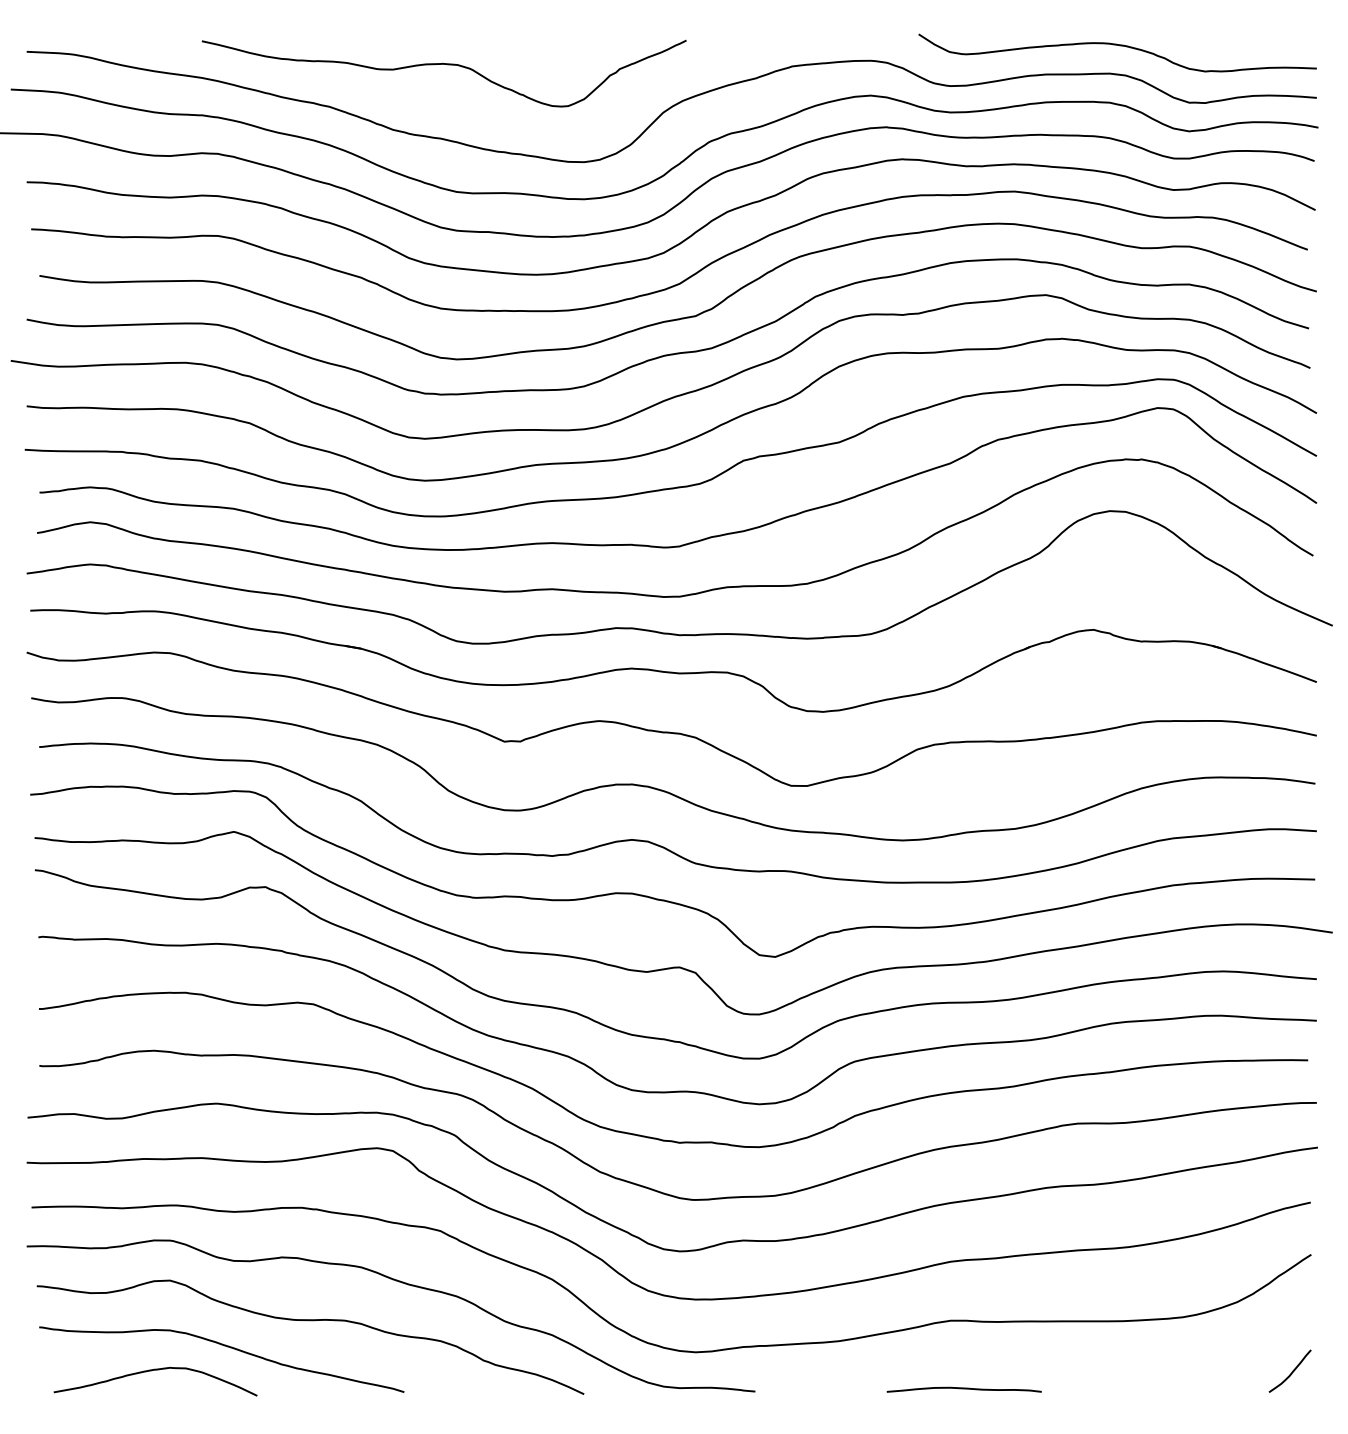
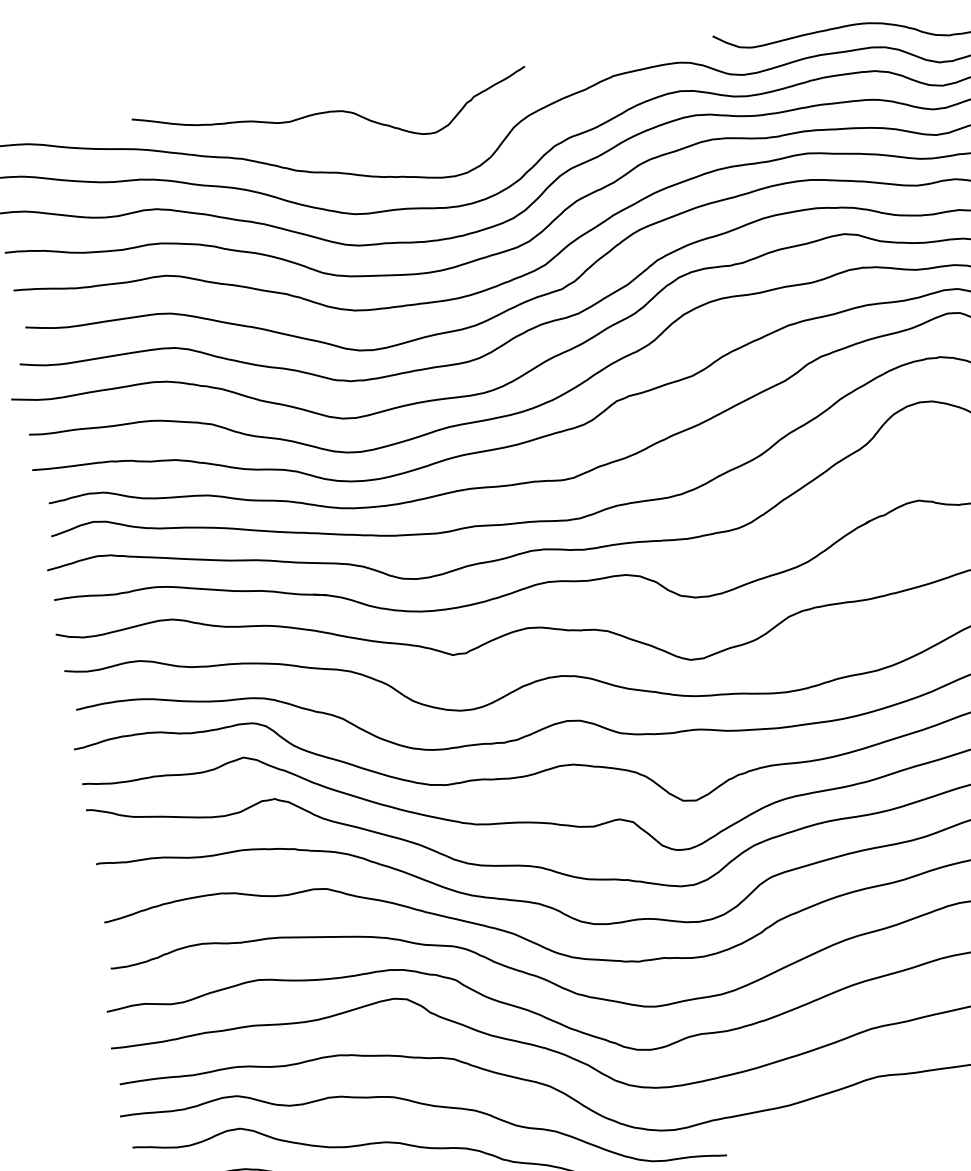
curve: (963, 1389) -> (895, 1131), removed

